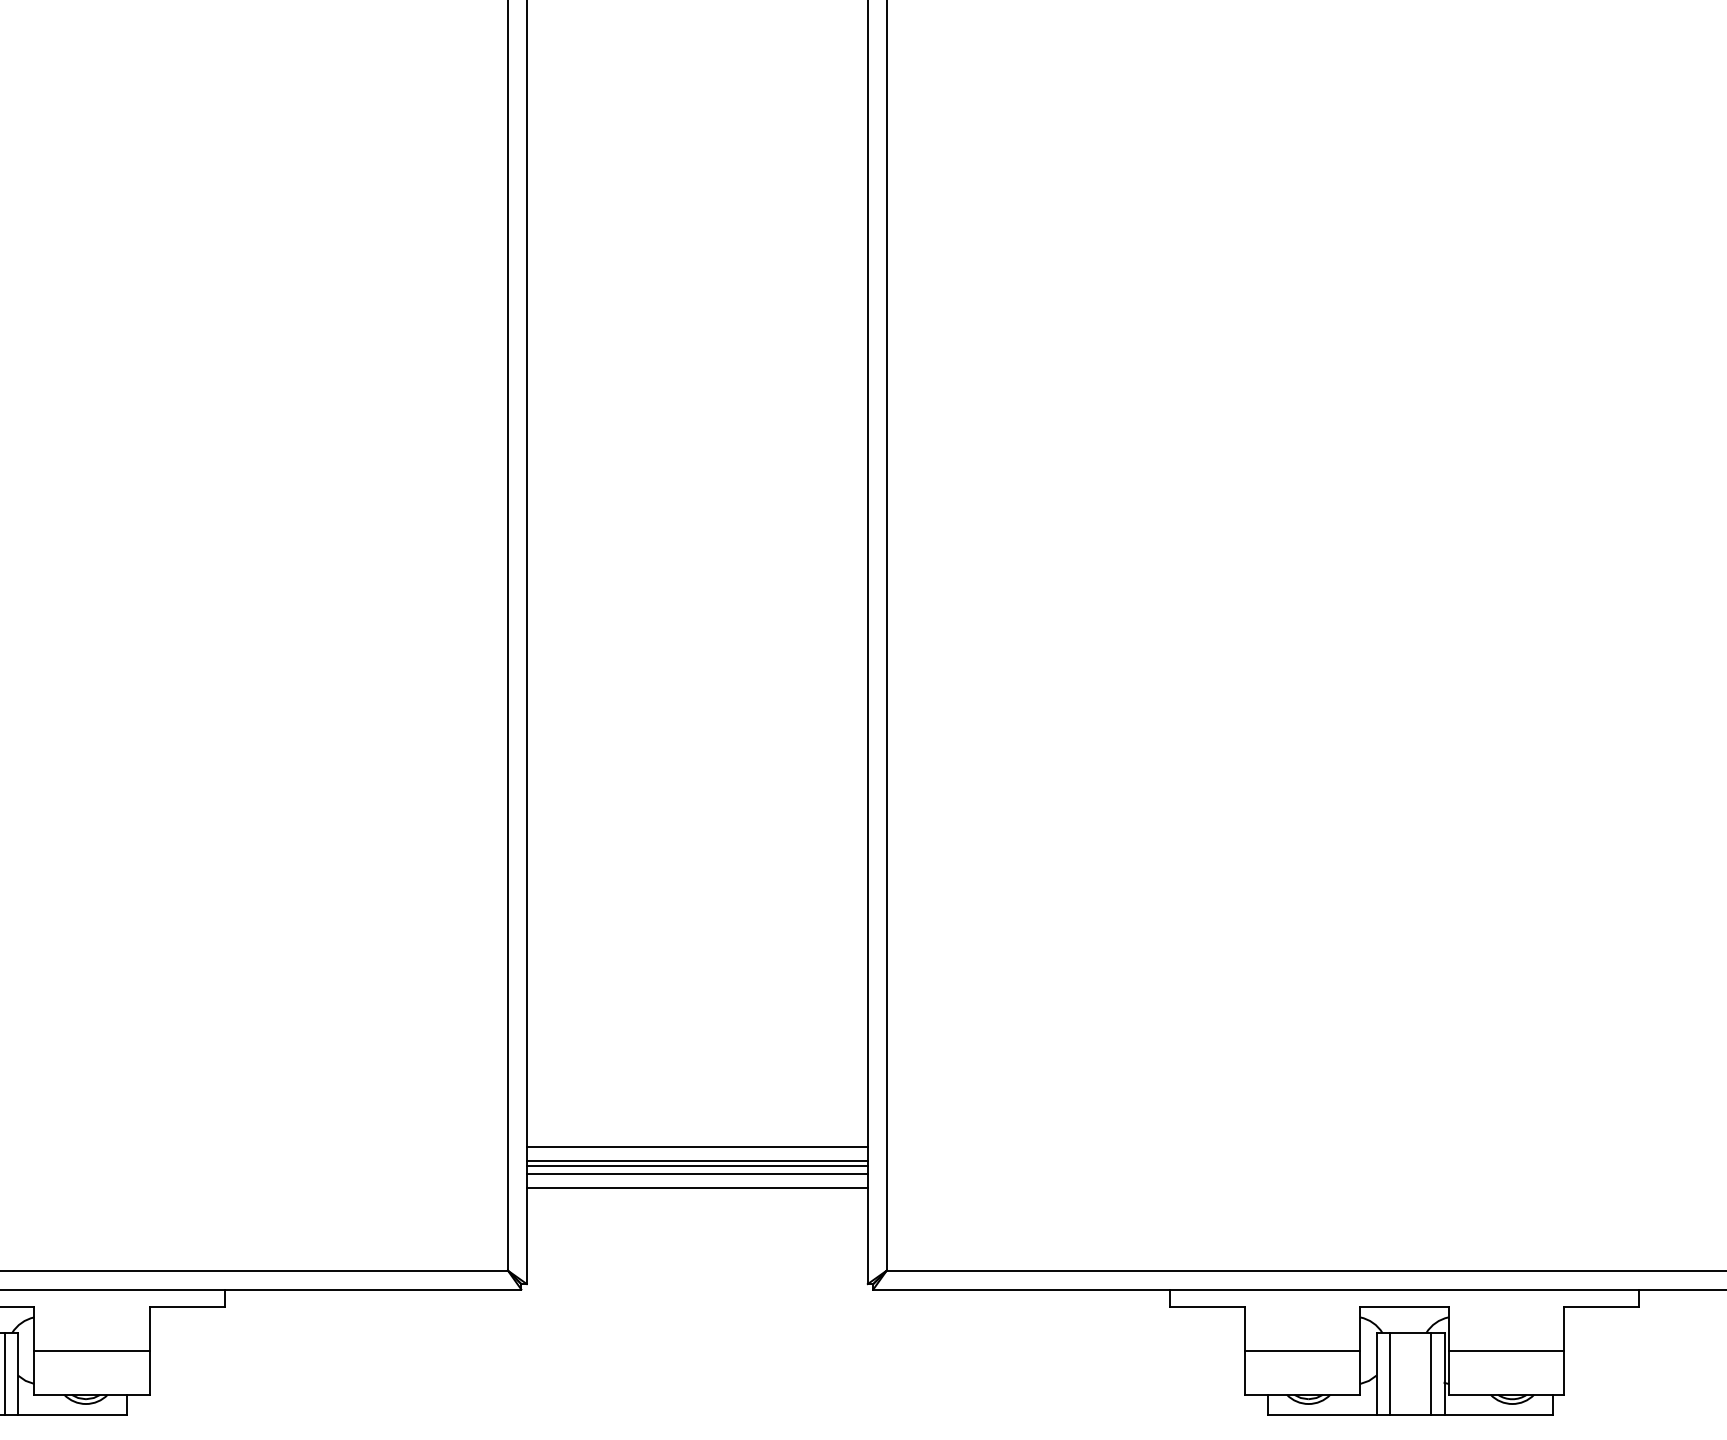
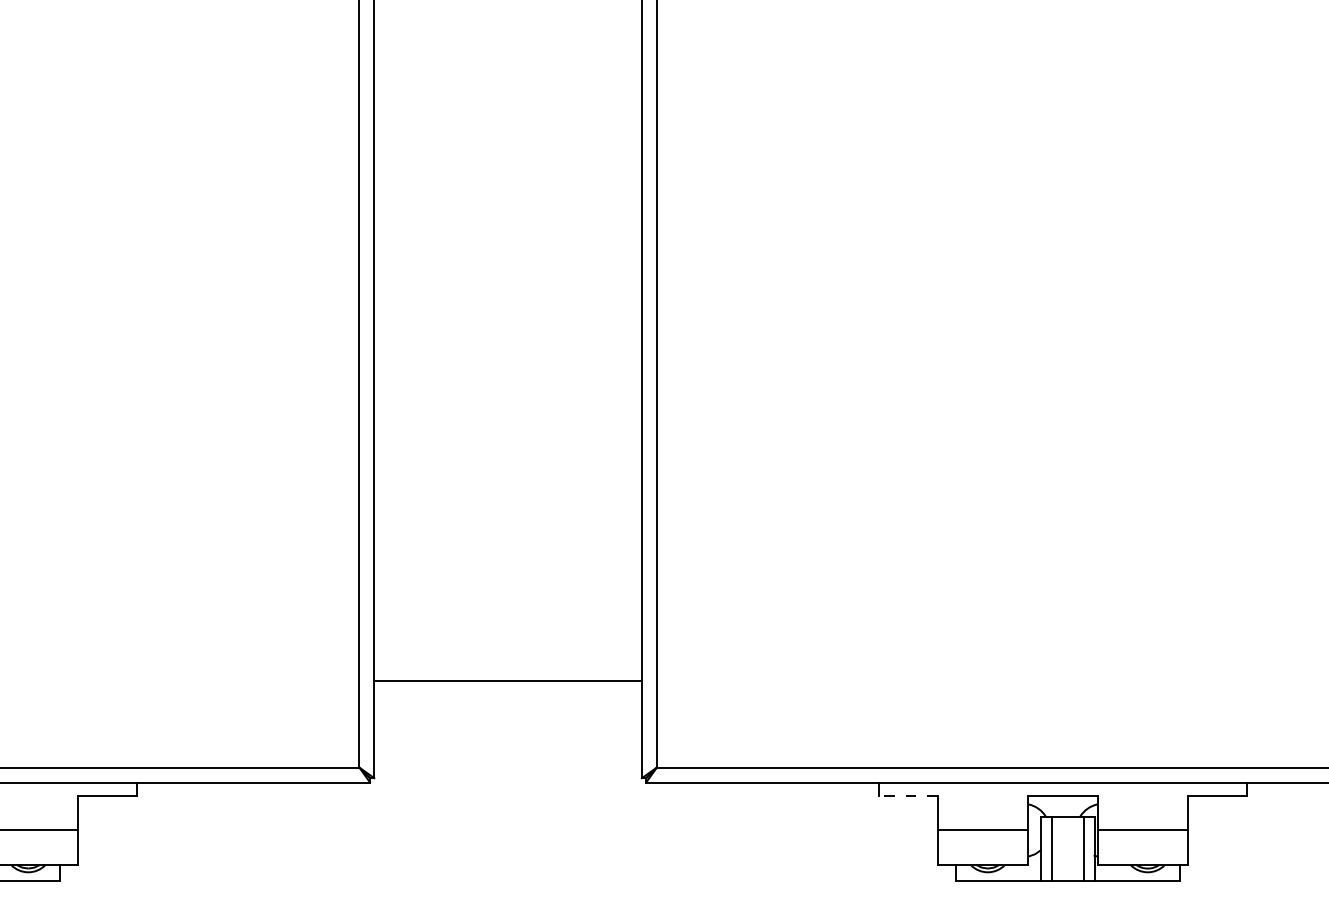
line: (696, 1146) -> (507, 670), removed
line: (696, 1165) -> (507, 685), removed
line: (696, 1174) -> (507, 692), removed
line: (696, 1188) -> (507, 703), removed
line: (1206, 1306) -> (907, 795), solid -> dashed

